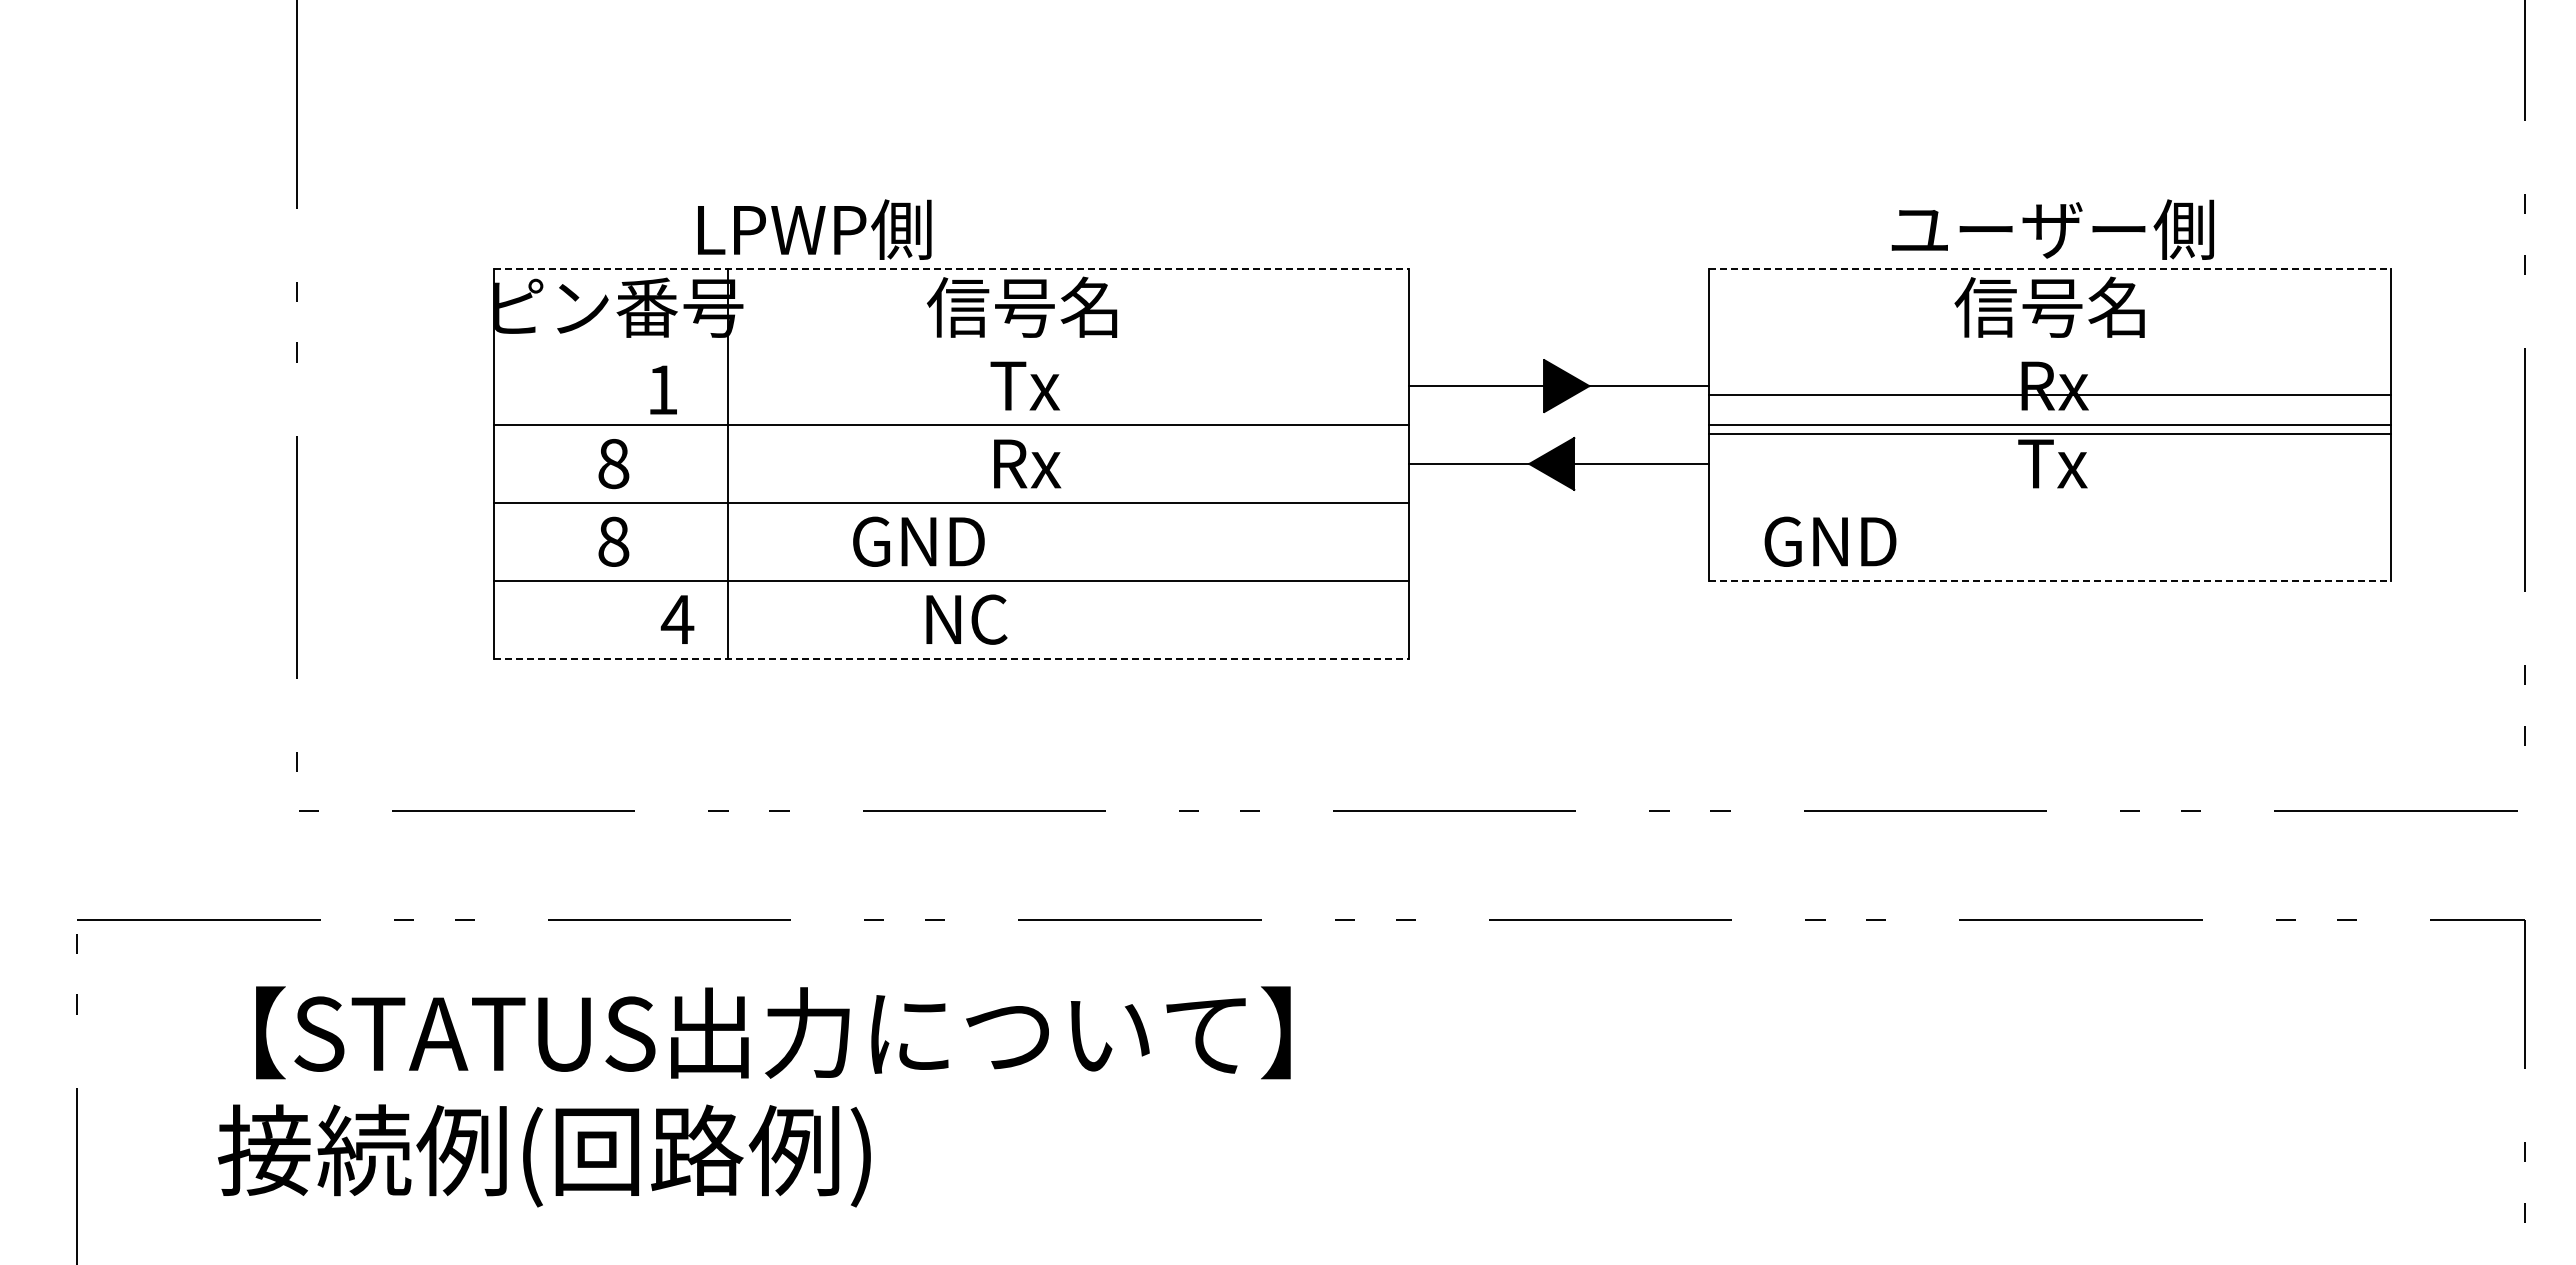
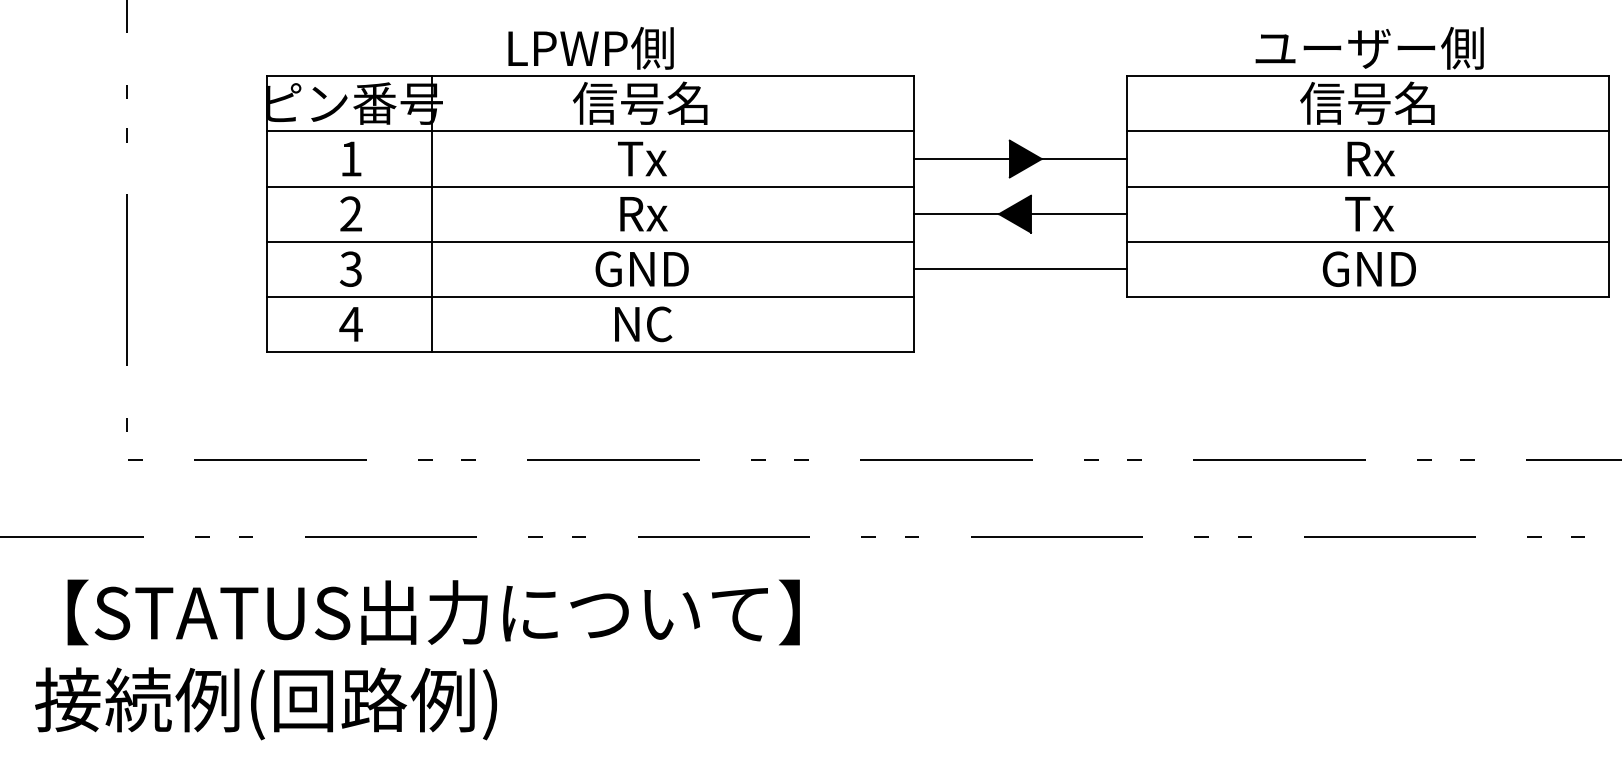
text: (814, 229) -> (590, 48), moved
line: (951, 269) -> (590, 76), dashed -> solid
line: (2050, 269) -> (1368, 76), dashed -> solid
line: (951, 347) -> (590, 131), added
text: (663, 389) -> (351, 158), moved
line: (2049, 395) -> (1367, 131), moved
line: (2049, 433) -> (1367, 241), moved
text: (613, 463) -> (351, 213), 8 -> 2
text: (613, 541) -> (351, 269), 8 -> 3
text: (918, 541) -> (641, 269), moved
line: (1559, 541) -> (1020, 269), added
text: (1830, 541) -> (1369, 269), moved
line: (2050, 580) -> (1368, 296), dashed -> solid
text: (677, 619) -> (351, 324), moved
text: (966, 619) -> (643, 324), moved
line: (951, 658) -> (590, 351), dashed -> solid
text: (773, 1032) -> (433, 612), moved
text: (544, 1155) -> (266, 703), moved

